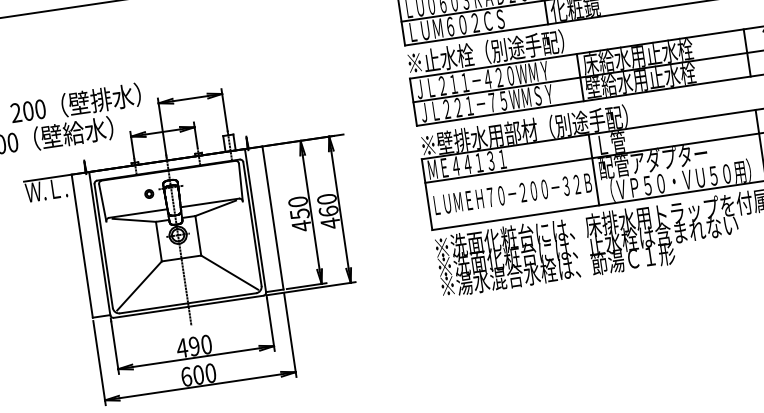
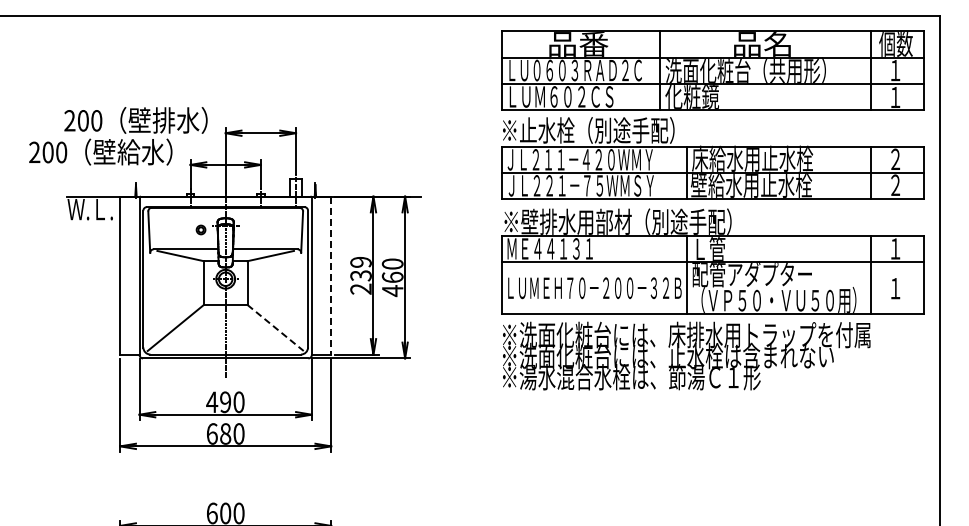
text: (299, 213) -> (360, 275), 450 -> 239
line: (273, 218) -> (331, 276), solid -> dashed
line: (229, 273) -> (275, 328), solid -> dashed
text: (198, 374) -> (225, 433), 600 -> 680

